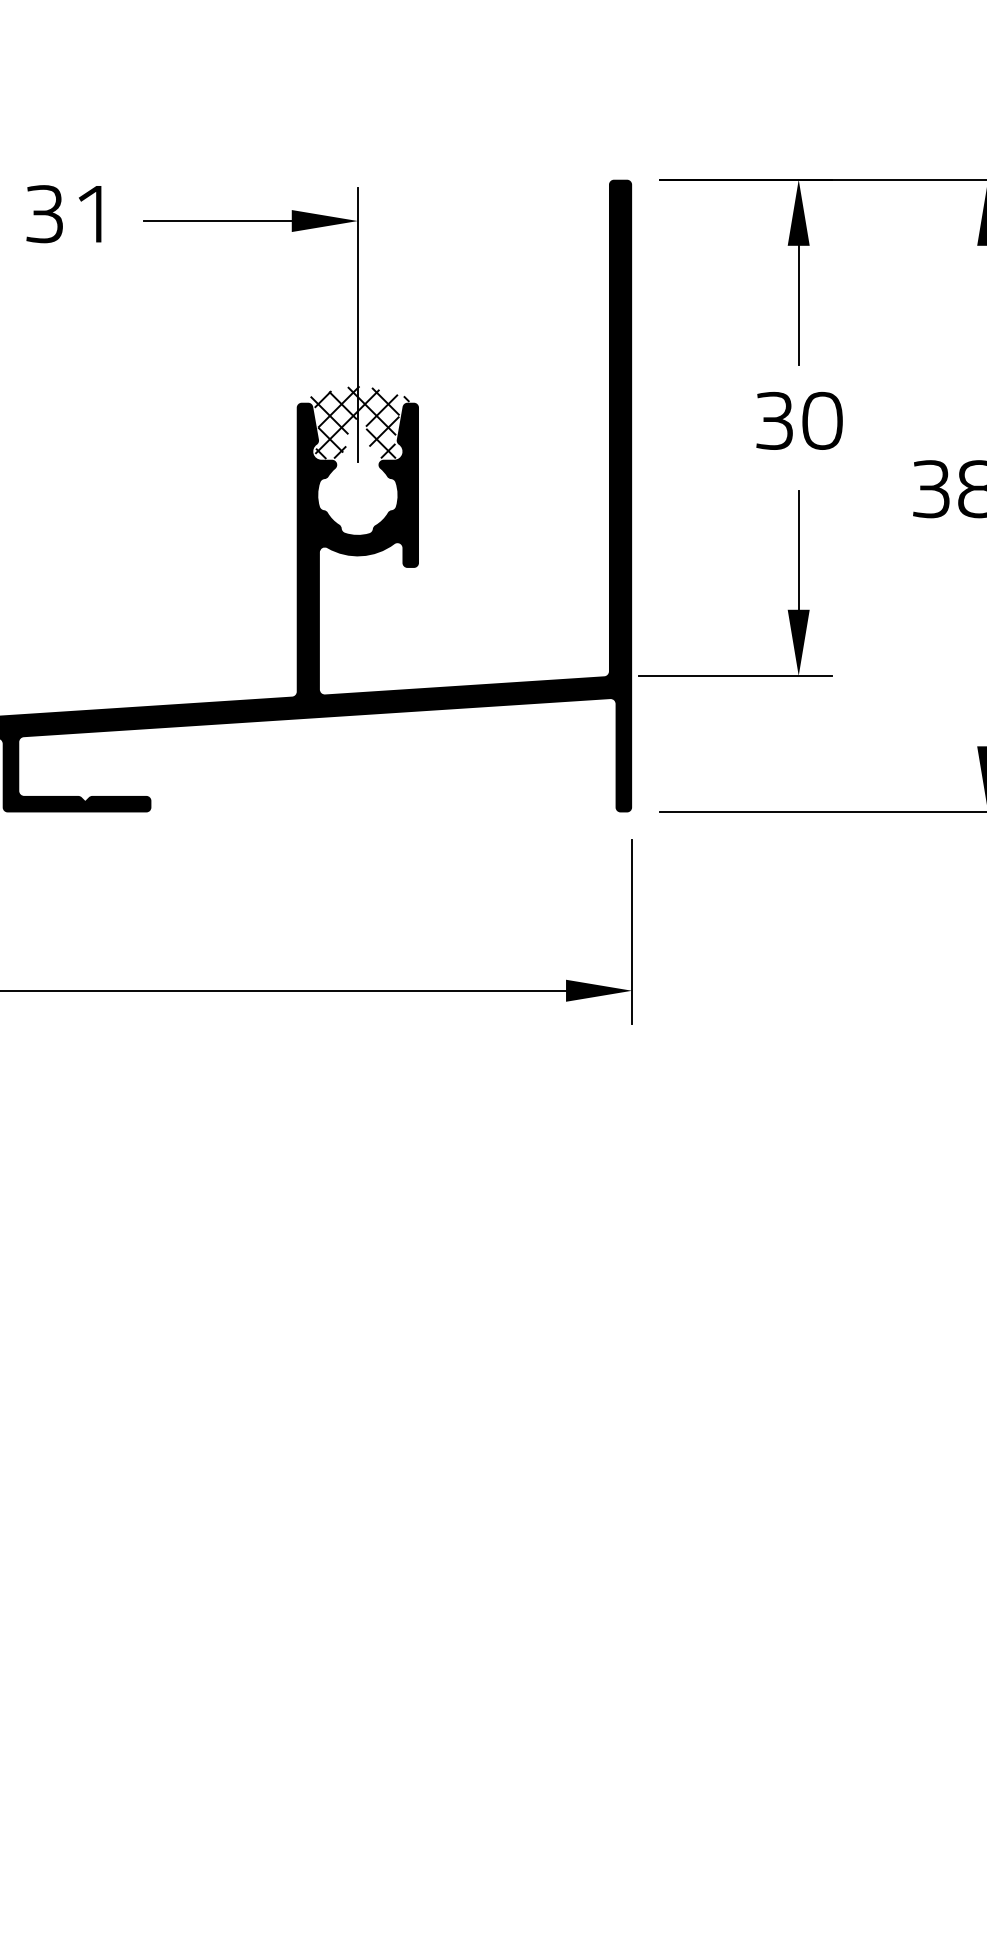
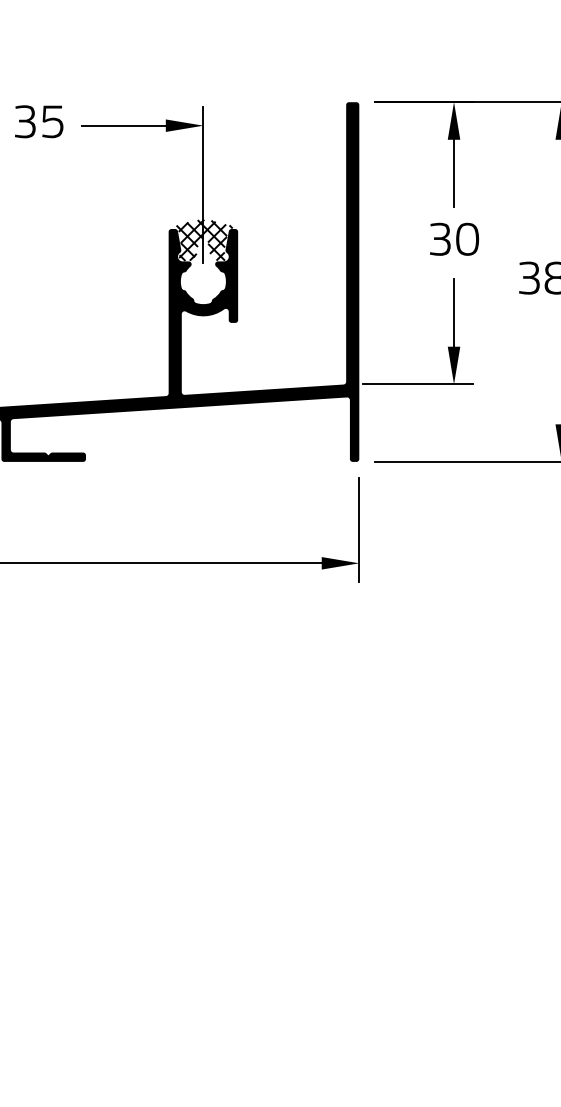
text: (92, 213) -> (52, 121), 31 -> 35

